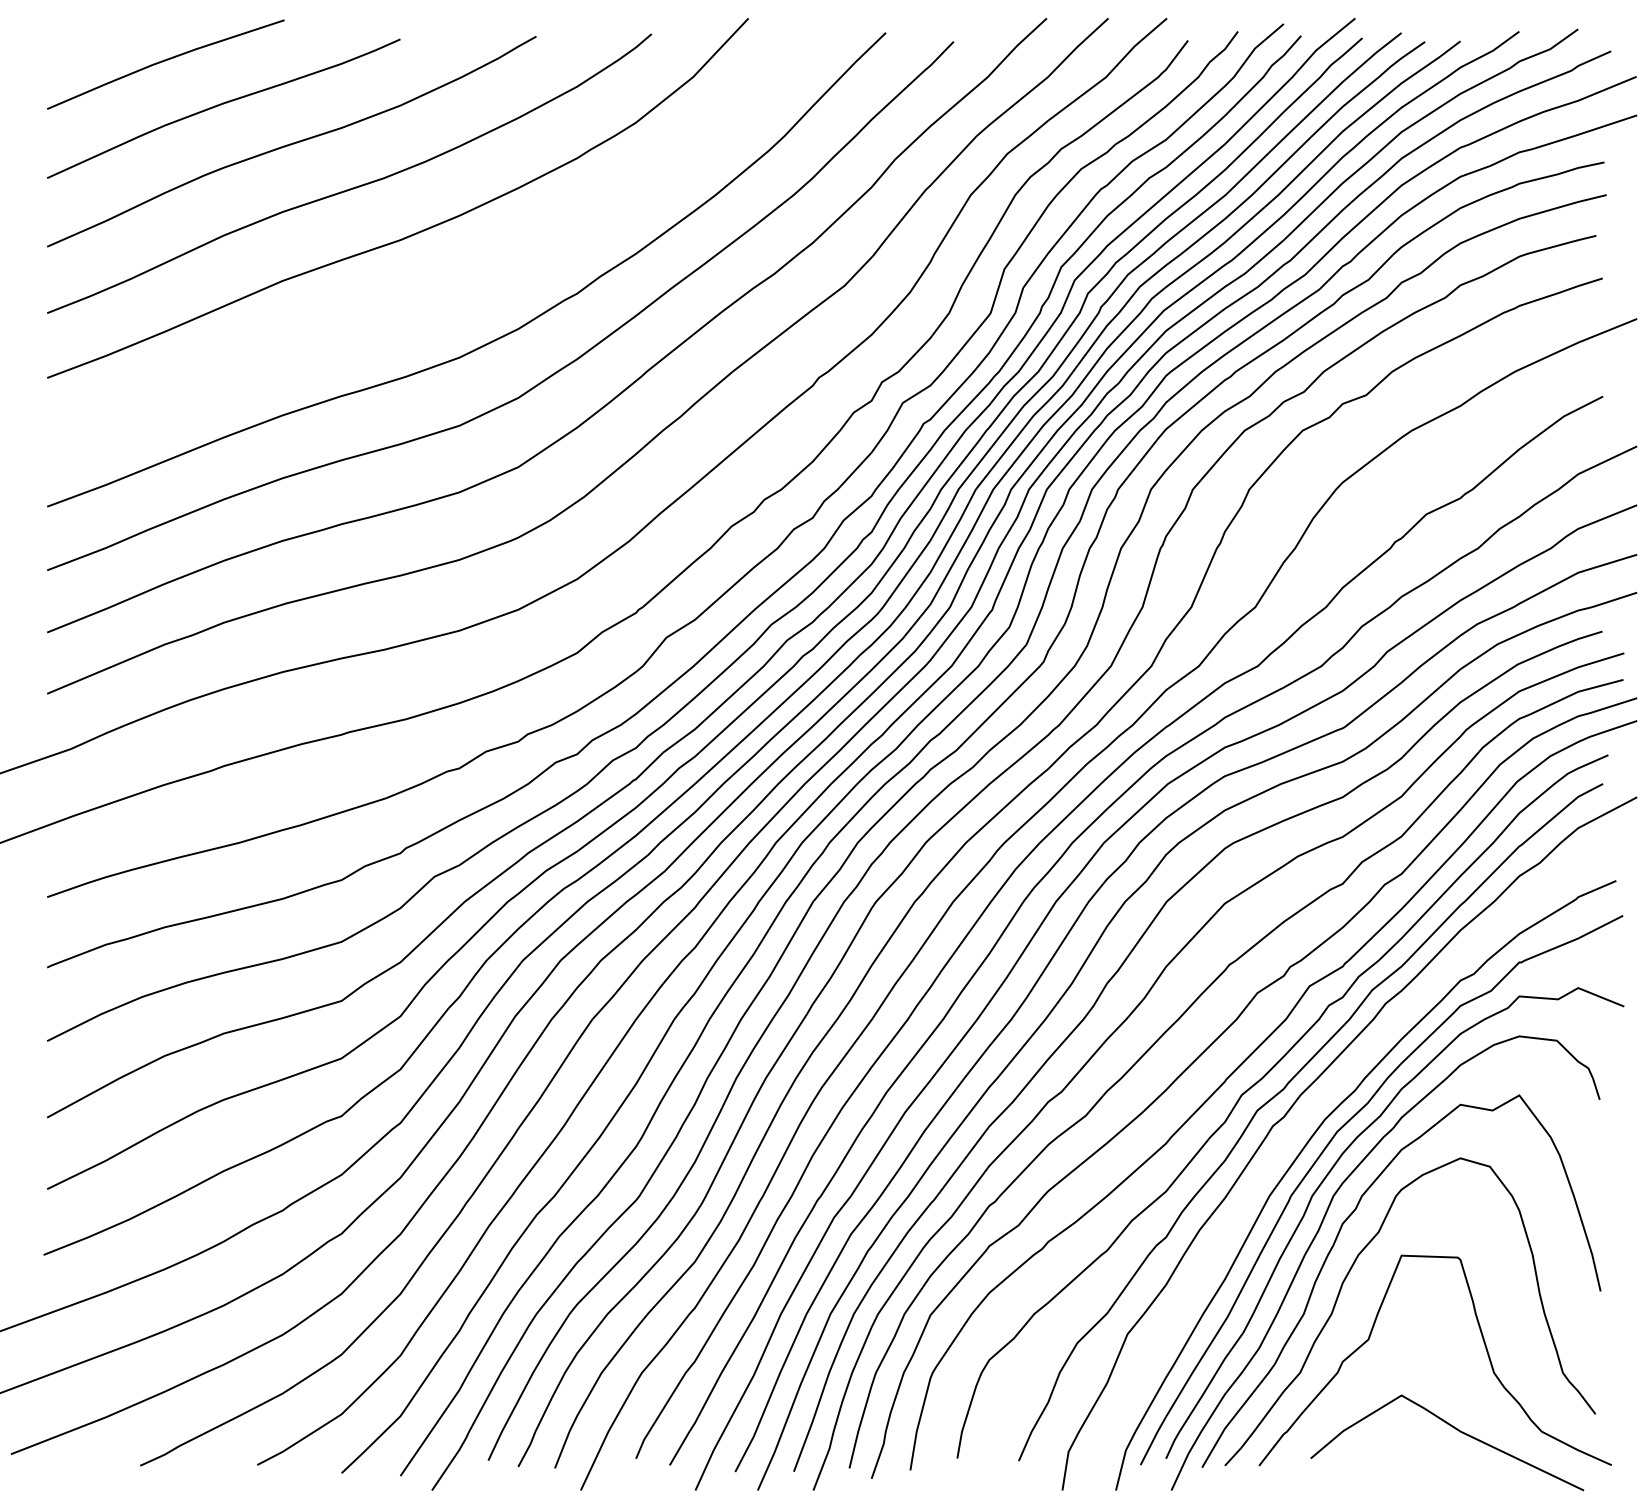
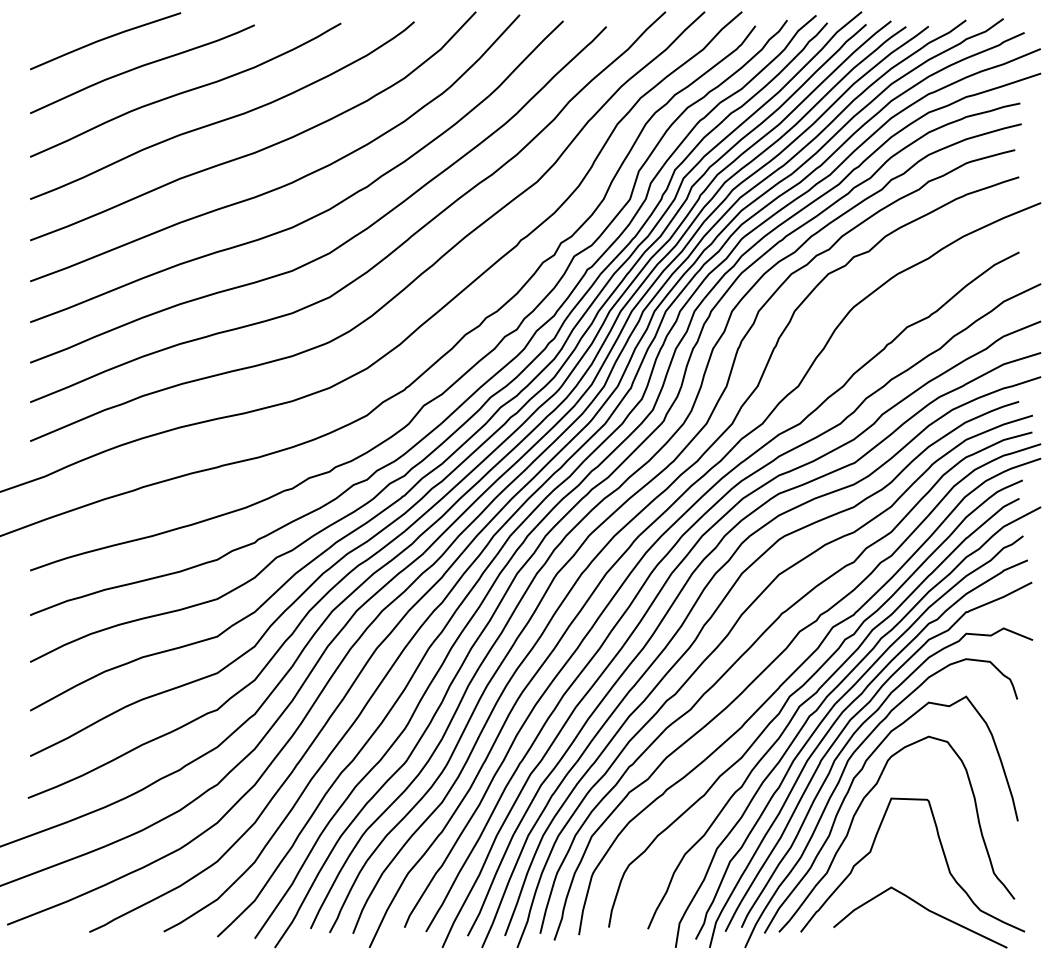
curve: (455, 286) -> (289, 182), added
curve: (1304, 1121) -> (829, 713), added

